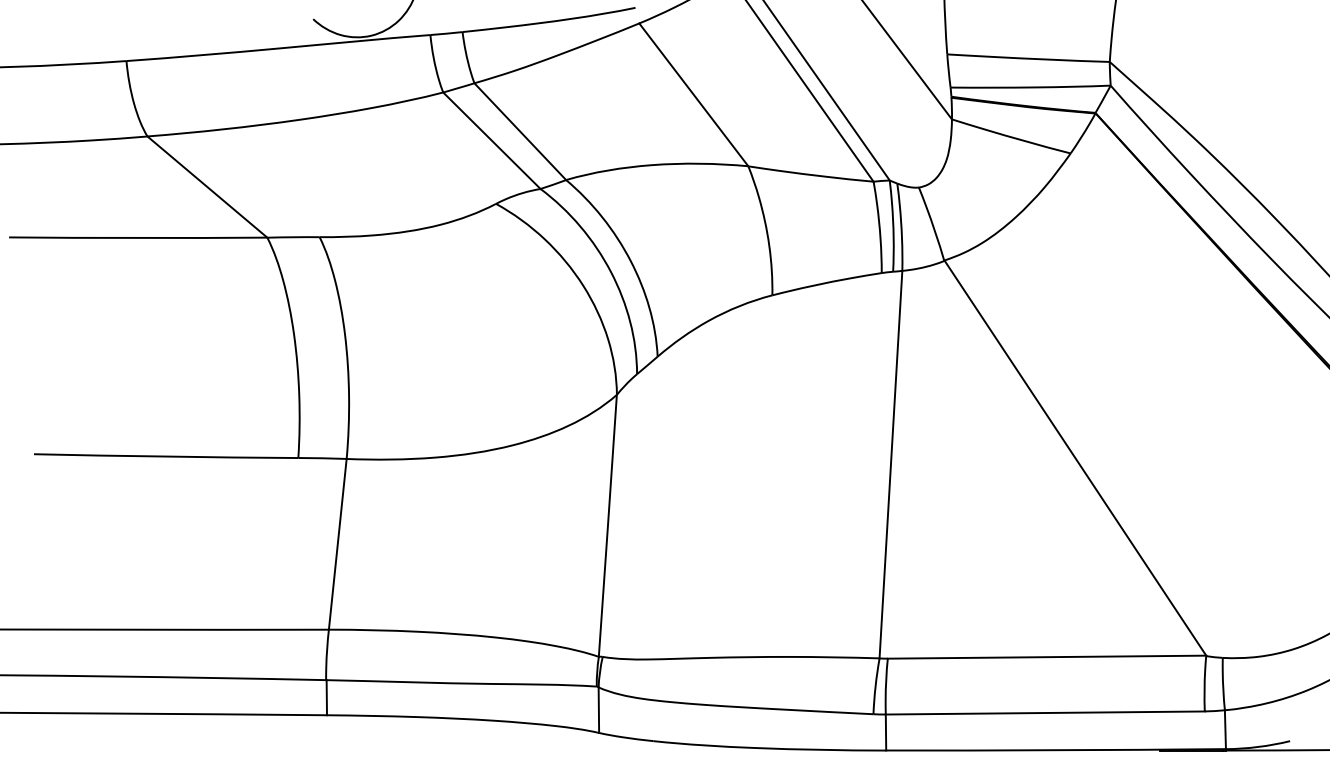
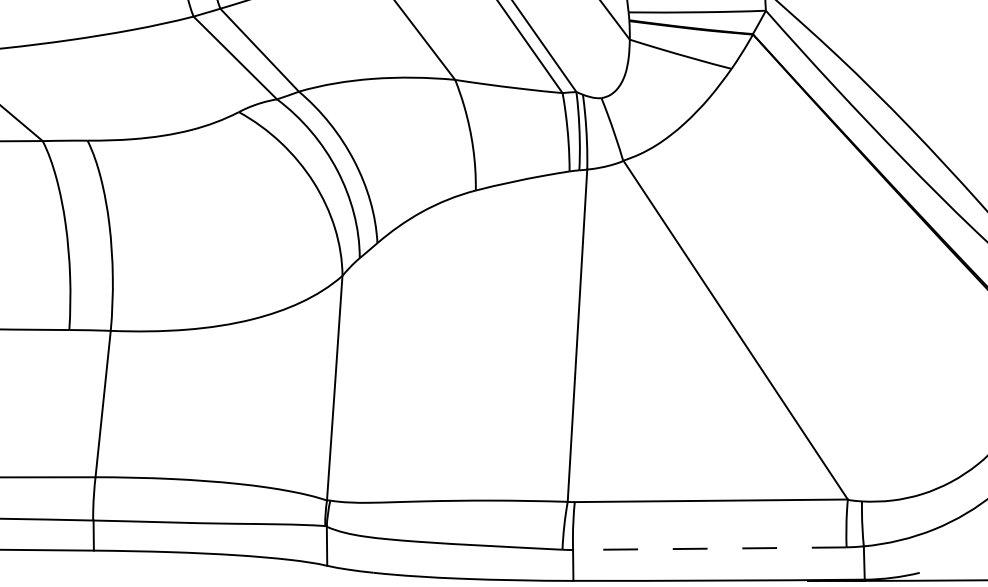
line: (1044, 713) -> (709, 549), solid -> dashed

